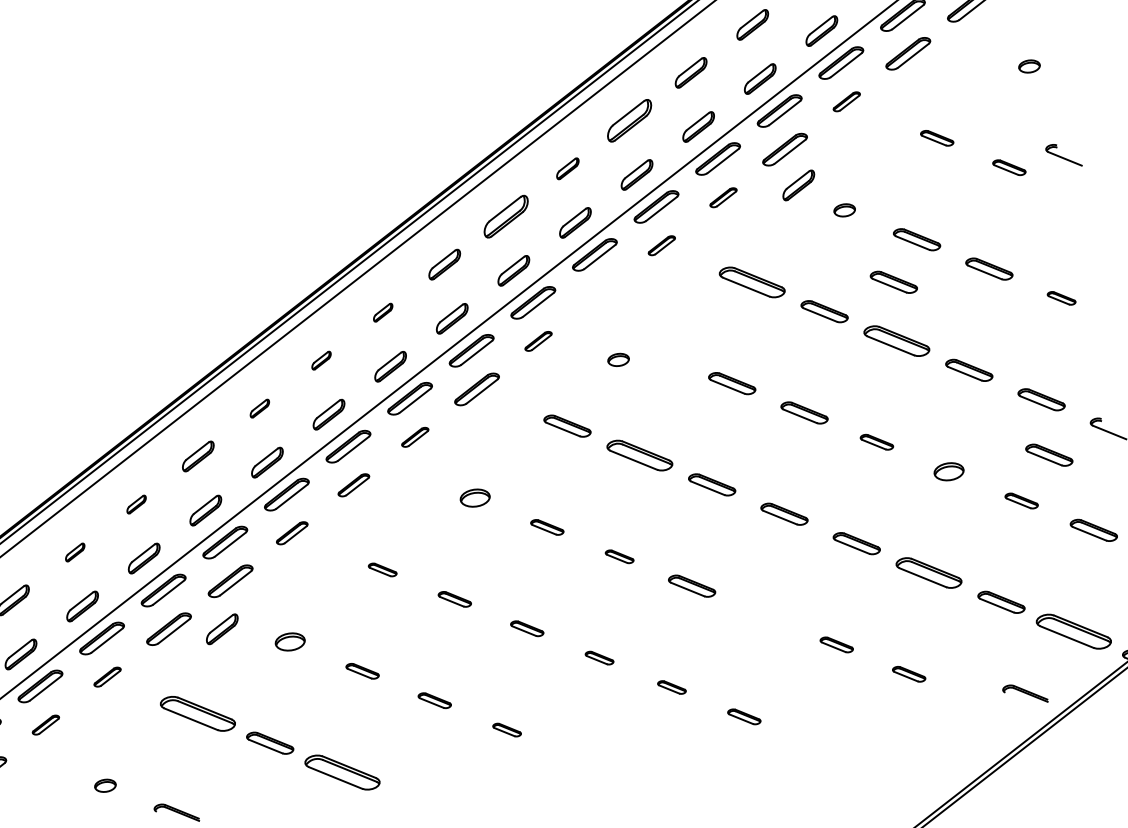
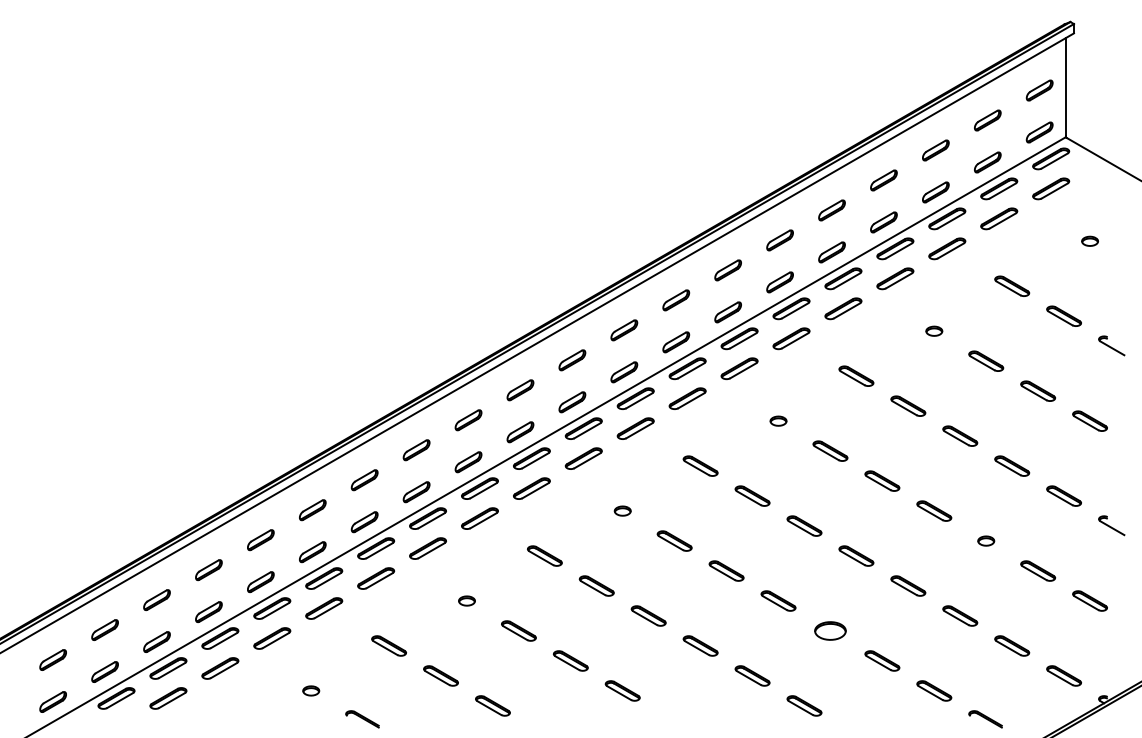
part: (846, 101) -> (947, 248), size x1.67
part: (628, 121) -> (779, 240), size x0.71
part: (937, 137) -> (1012, 285), size x1.43
part: (1063, 155) -> (1111, 345), moved
part: (1008, 166) -> (1063, 315), size x1.43
part: (567, 169) -> (727, 270), size x1.43
part: (798, 185) -> (901, 307), removed
part: (723, 197) -> (843, 308), size x1.67
part: (506, 216) -> (676, 300), size x0.71
part: (661, 245) -> (791, 338), size x1.67
part: (752, 281) -> (856, 375), size x0.71
part: (892, 281) -> (963, 390), removed
part: (600, 293) -> (739, 368), added
part: (1060, 297) -> (1089, 420), size x1.67
part: (383, 312) -> (572, 360), size x1.67
part: (897, 340) -> (960, 435), size x0.71
part: (538, 341) -> (687, 398), size x1.67
part: (618, 359) -> (778, 420), moved
part: (321, 360) -> (520, 390), size x1.67
part: (259, 408) -> (468, 420), size x1.67
part: (415, 437) -> (583, 458), size x1.67
part: (877, 441) -> (934, 510), size x1.43
part: (639, 454) -> (752, 495), size x0.71
part: (1048, 454) -> (1063, 538), removed
part: (949, 470) -> (986, 540), size x0.71
part: (353, 485) -> (531, 488), size x1.43
part: (474, 497) -> (622, 510), size x0.71
part: (1021, 500) -> (1038, 570), size x1.43
part: (136, 504) -> (364, 480), size x1.67
part: (547, 526) -> (674, 540), size x1.43
part: (291, 533) -> (479, 518), size x1.43
part: (74, 552) -> (312, 510), size x1.67
part: (619, 556) -> (726, 570), size x1.67
part: (382, 569) -> (544, 555), size x1.67
part: (929, 572) -> (960, 615), size x0.71
part: (454, 598) -> (596, 585), size x1.43
part: (764, 614) -> (830, 630), added
part: (526, 628) -> (648, 615), size x1.43
part: (222, 629) -> (416, 584), removed
part: (1072, 631) -> (1063, 675), size x0.62
part: (289, 641) -> (466, 600), size x0.71
part: (836, 644) -> (882, 660), size x1.43
part: (599, 657) -> (700, 645), size x1.67
part: (361, 670) -> (518, 630), size x1.43
part: (909, 673) -> (934, 690), size x1.43
part: (107, 677) -> (324, 608), size x1.67
part: (671, 686) -> (752, 675), size x1.67
part: (1025, 694) -> (985, 719), moved
part: (434, 700) -> (570, 660), size x1.43
part: (196, 713) -> (388, 645), size x0.62
part: (744, 716) -> (804, 705), size x1.43
part: (46, 725) -> (272, 638), size x1.67
part: (506, 729) -> (622, 690), size x1.67
part: (341, 772) -> (492, 705), size x0.62

